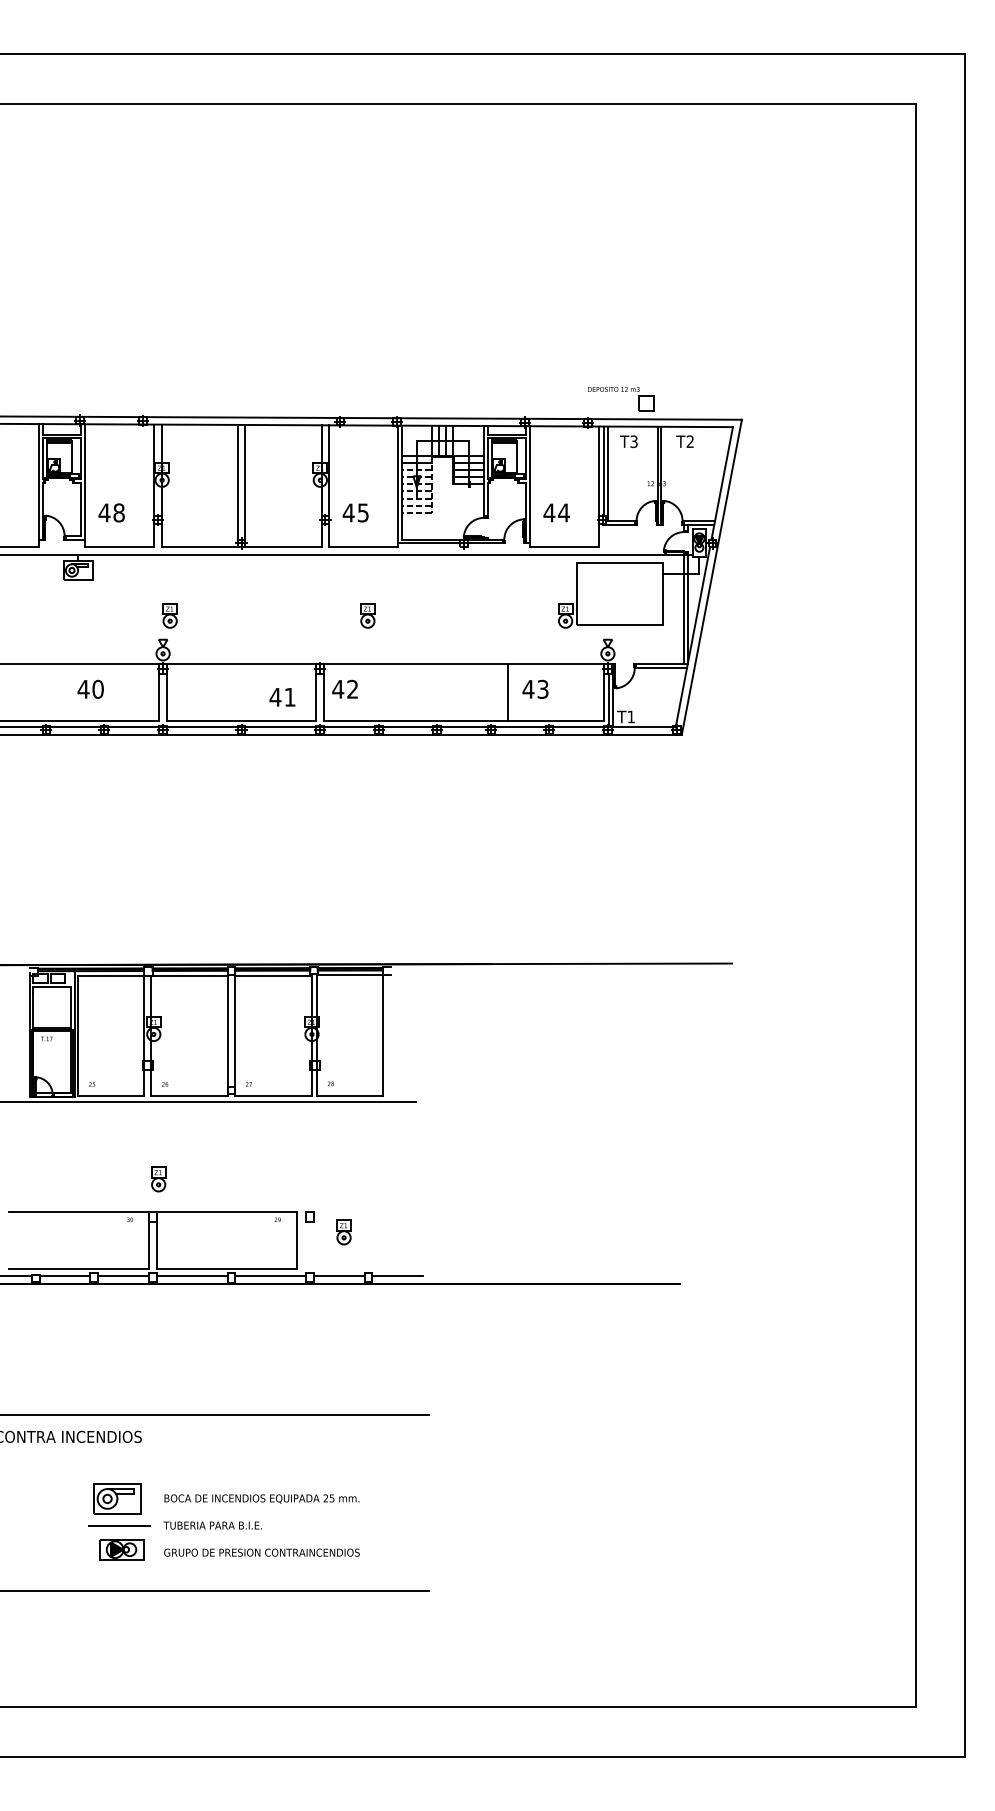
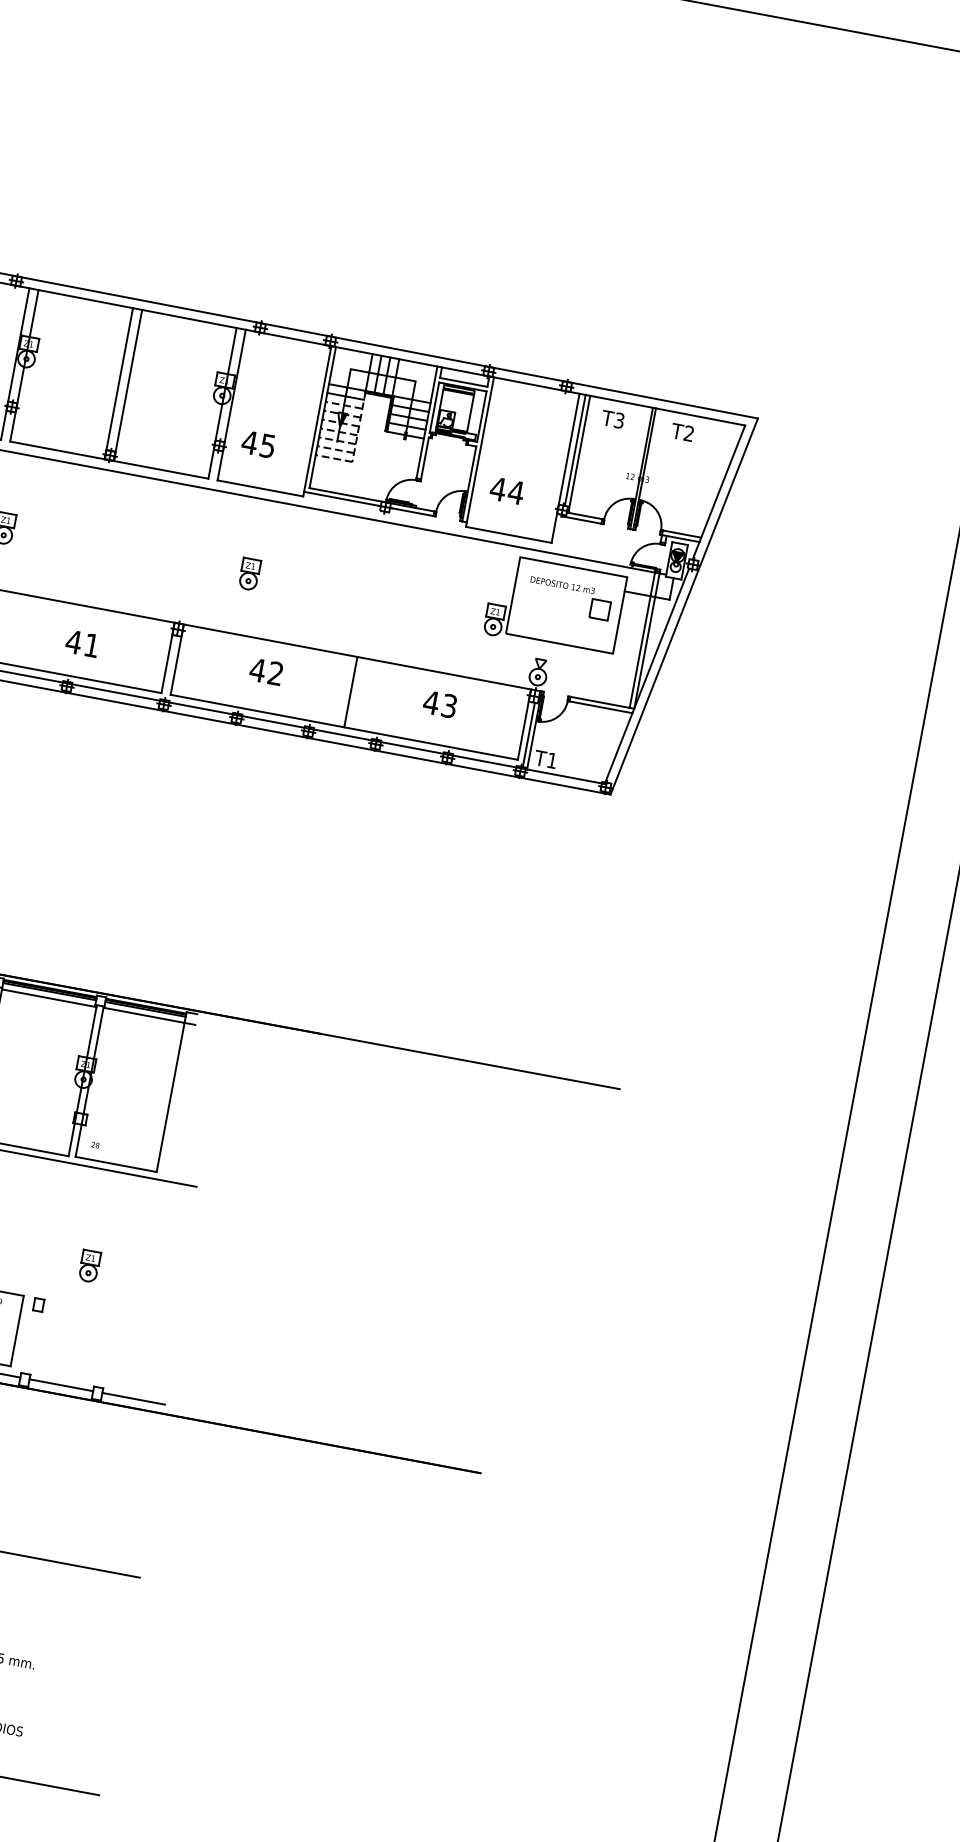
part: (621, 391) -> (571, 589), moved
text: (344, 688) -> (265, 670), moved
line: (508, 692) -> (351, 691), moved
text: (282, 697) -> (82, 643), moved
part: (343, 1232) -> (88, 1266), moved

